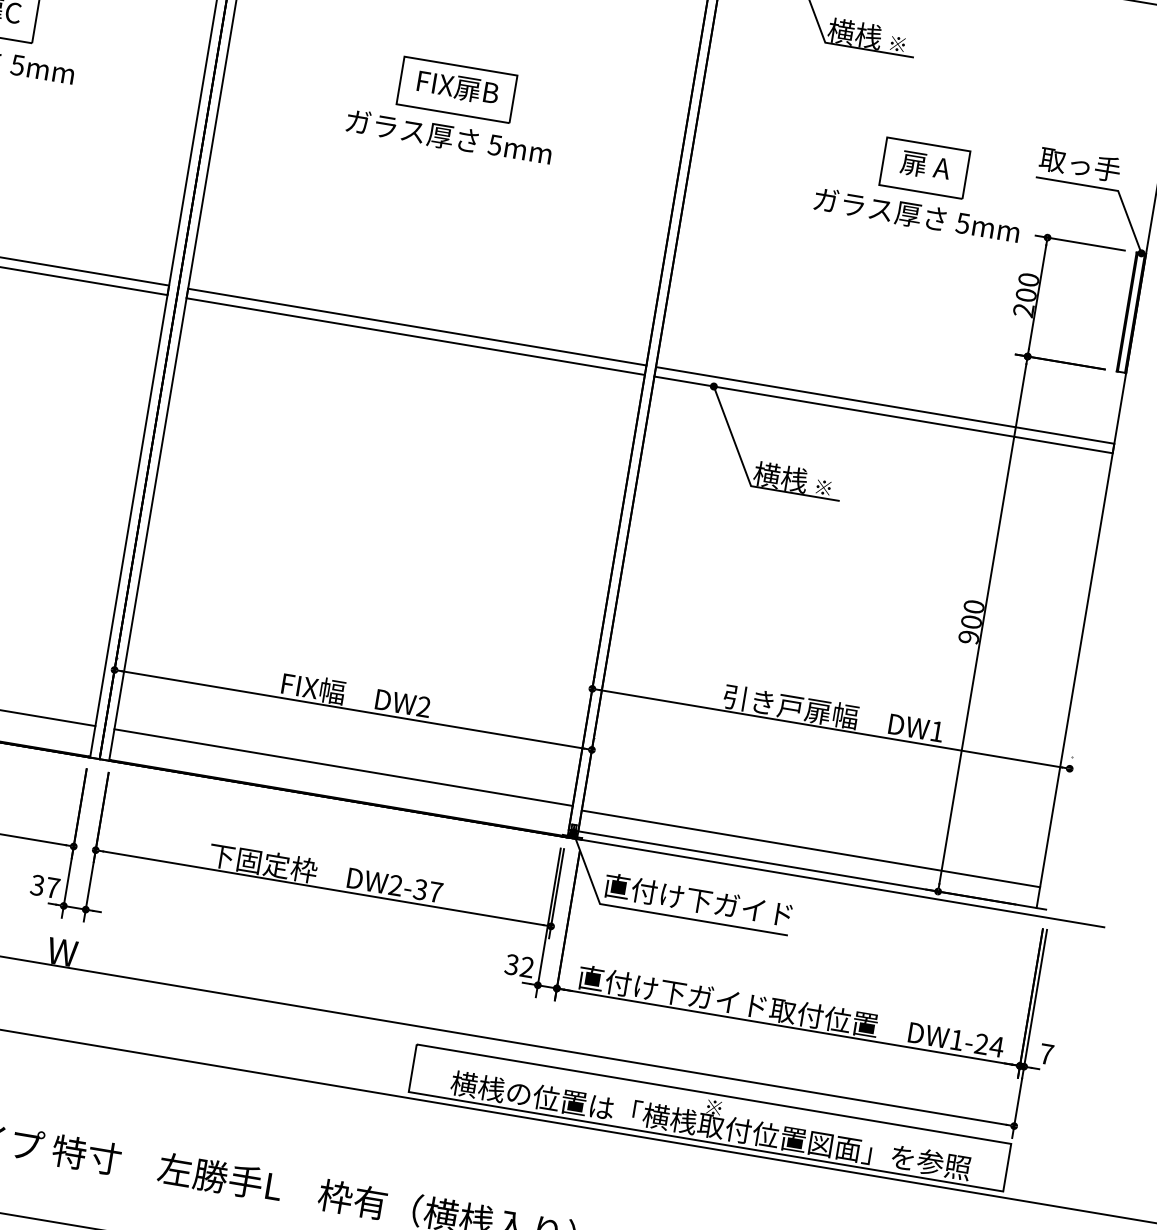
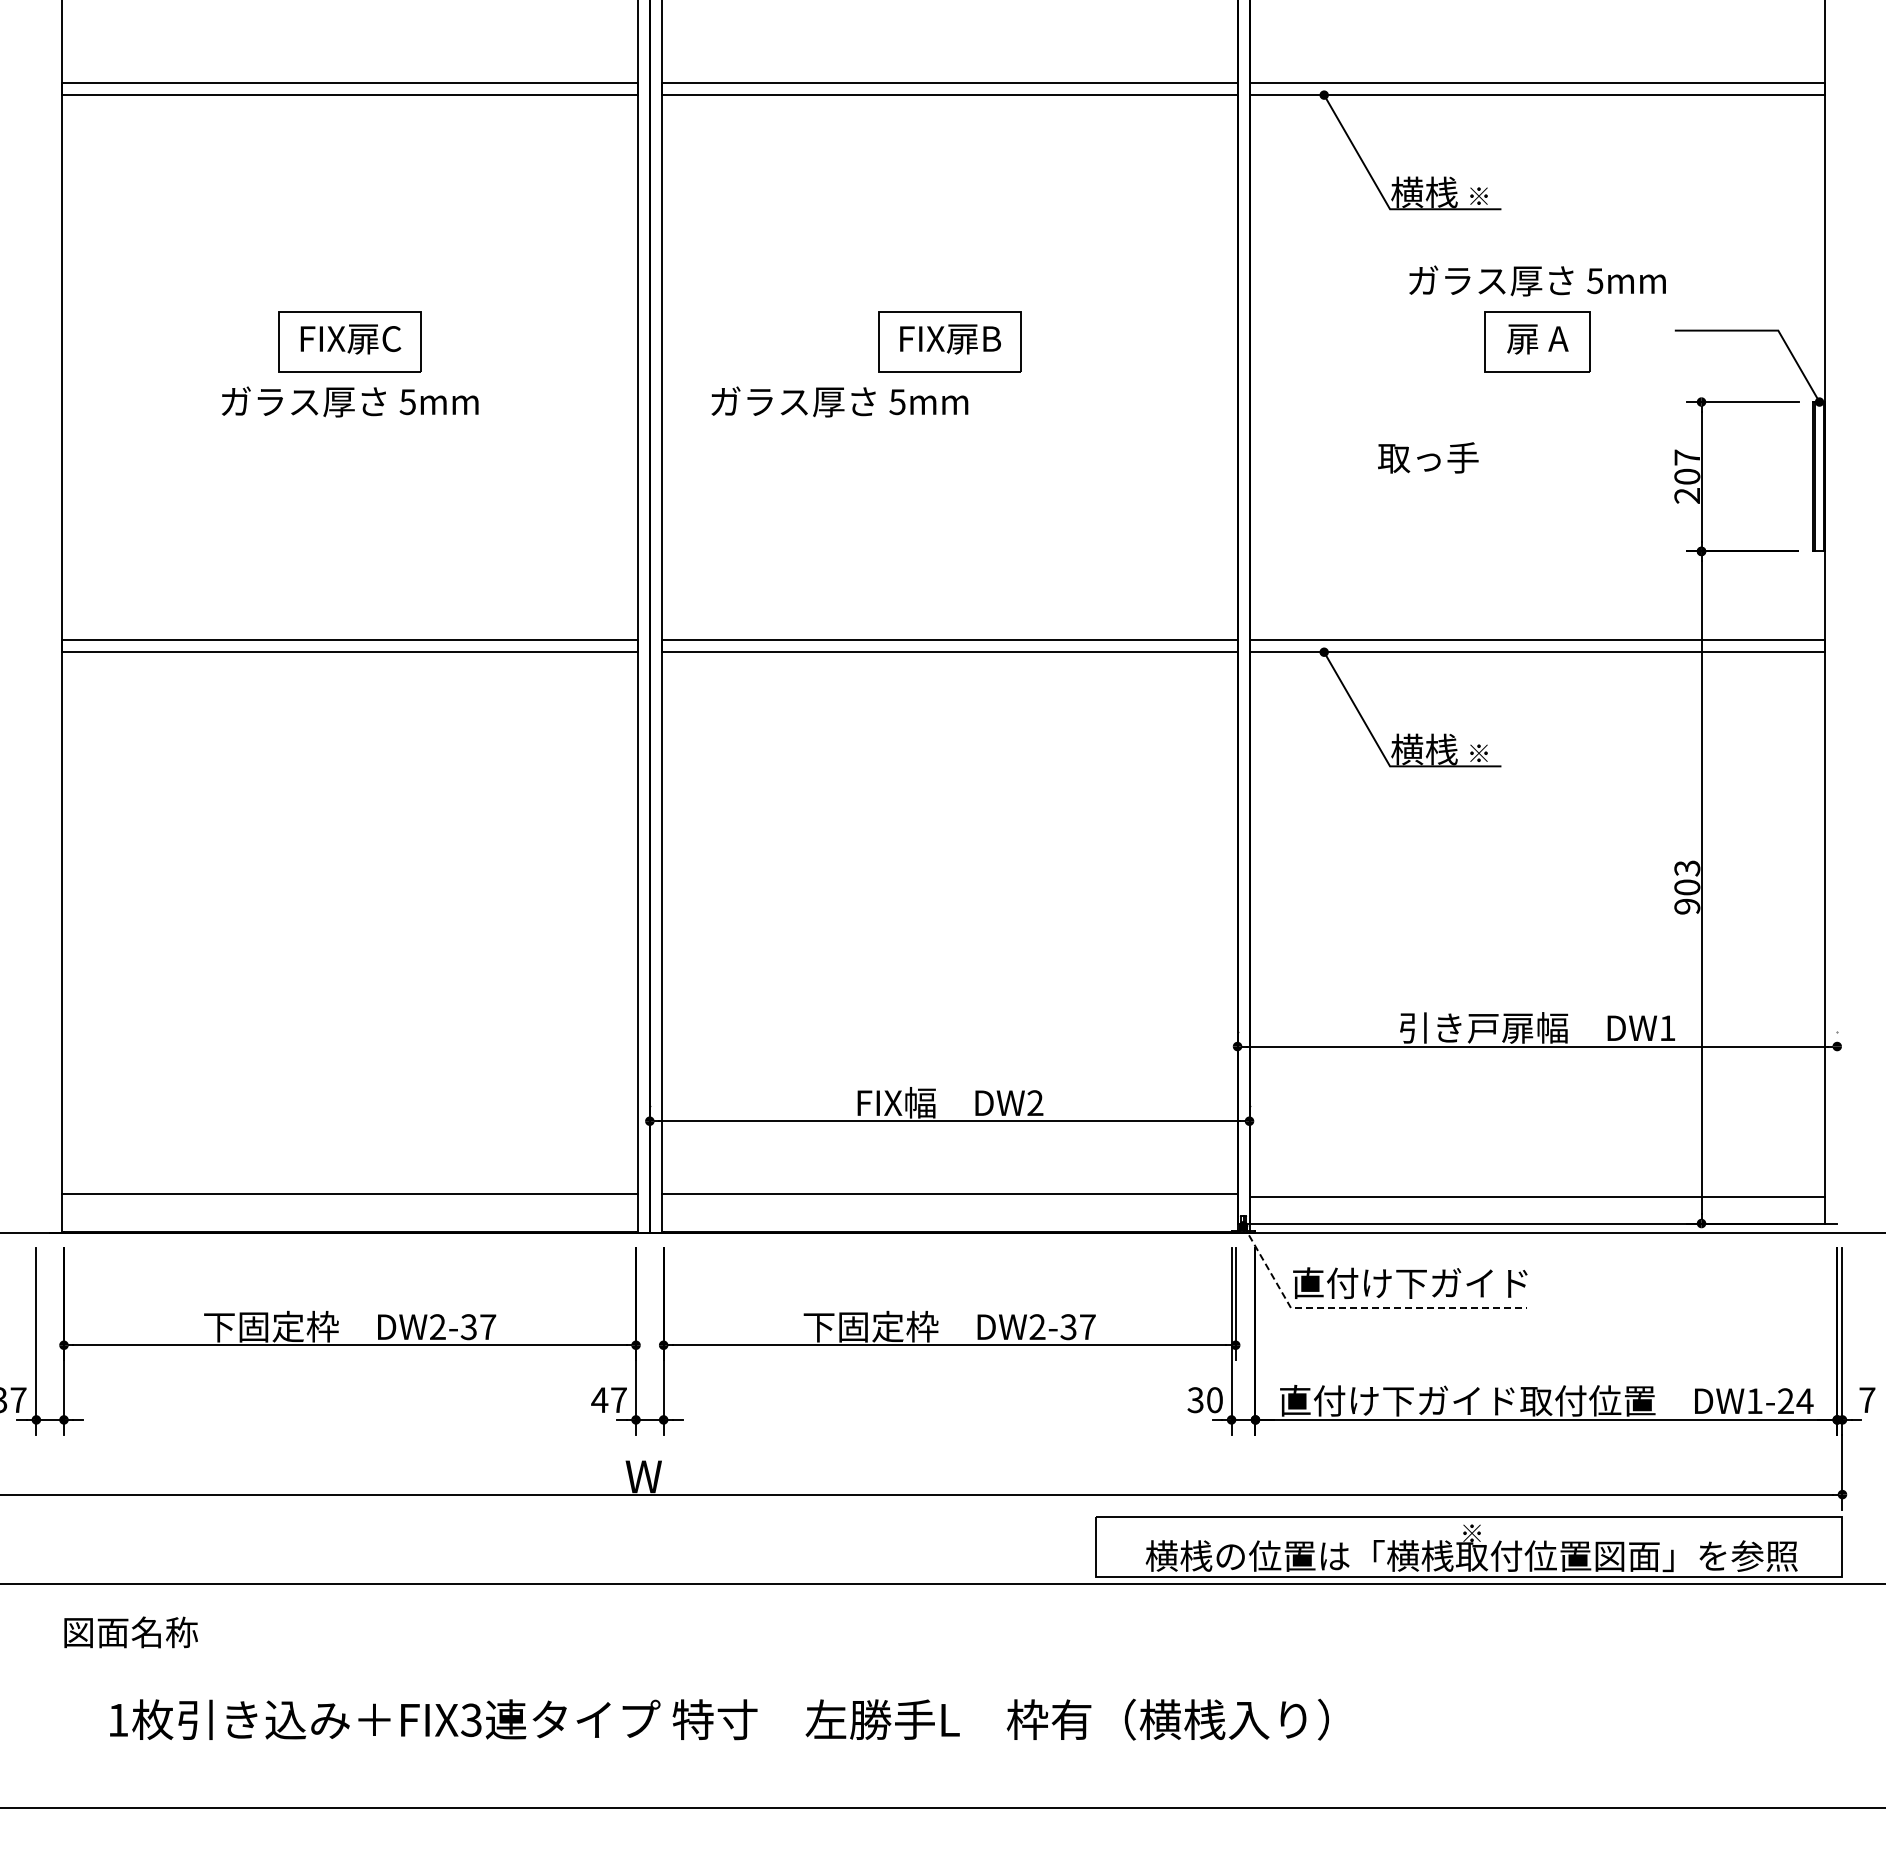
text: (448, 137) -> (839, 401), moved
text: (1080, 164) -> (1428, 457), moved
text: (917, 215) -> (1537, 280), moved
text: (1029, 279) -> (1687, 457), 200 -> 207
text: (974, 607) -> (1687, 868), 900 -> 903
text: (37, 885) -> (599, 1400), 37 -> 47
line: (655, 912) -> (1360, 1307), solid -> dashed
text: (526, 967) -> (1214, 1400), 32 -> 30

